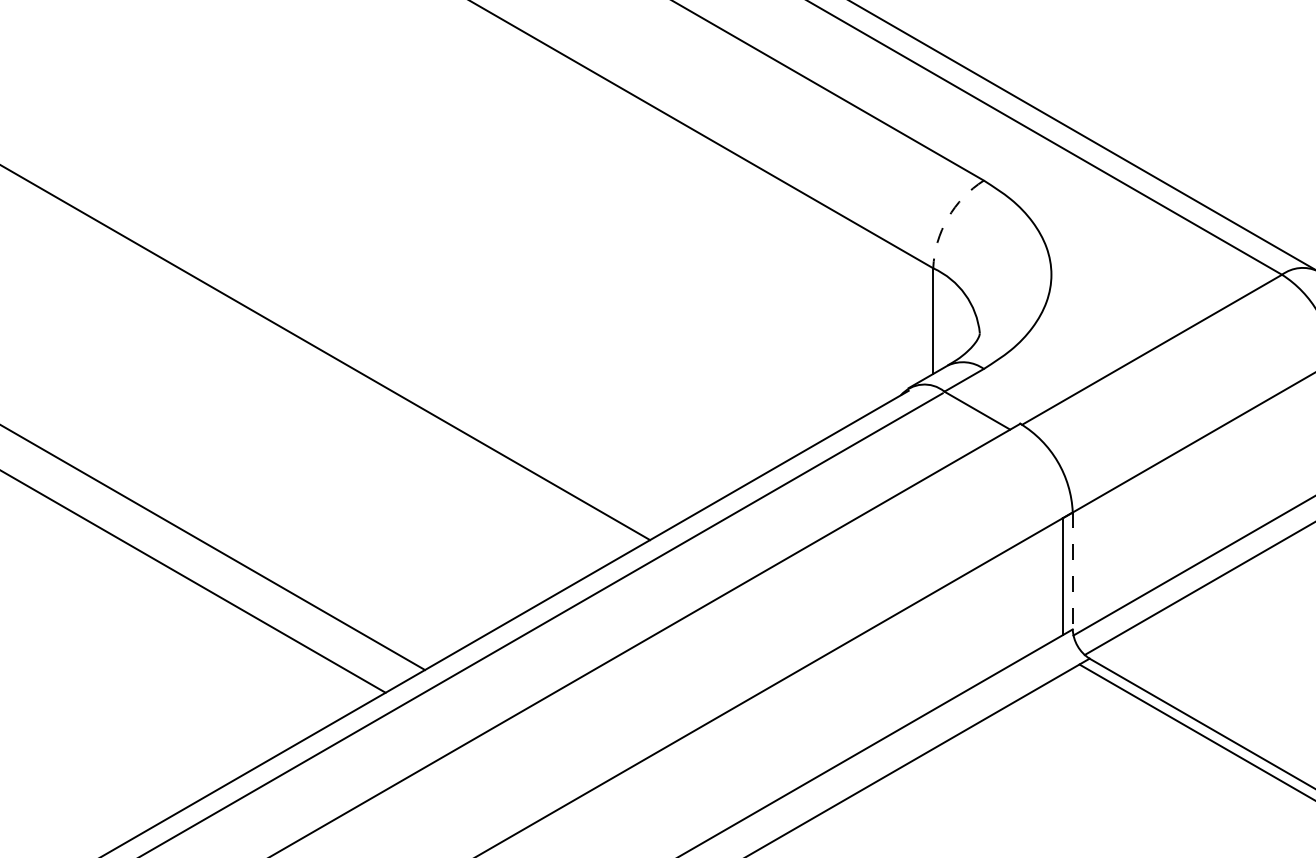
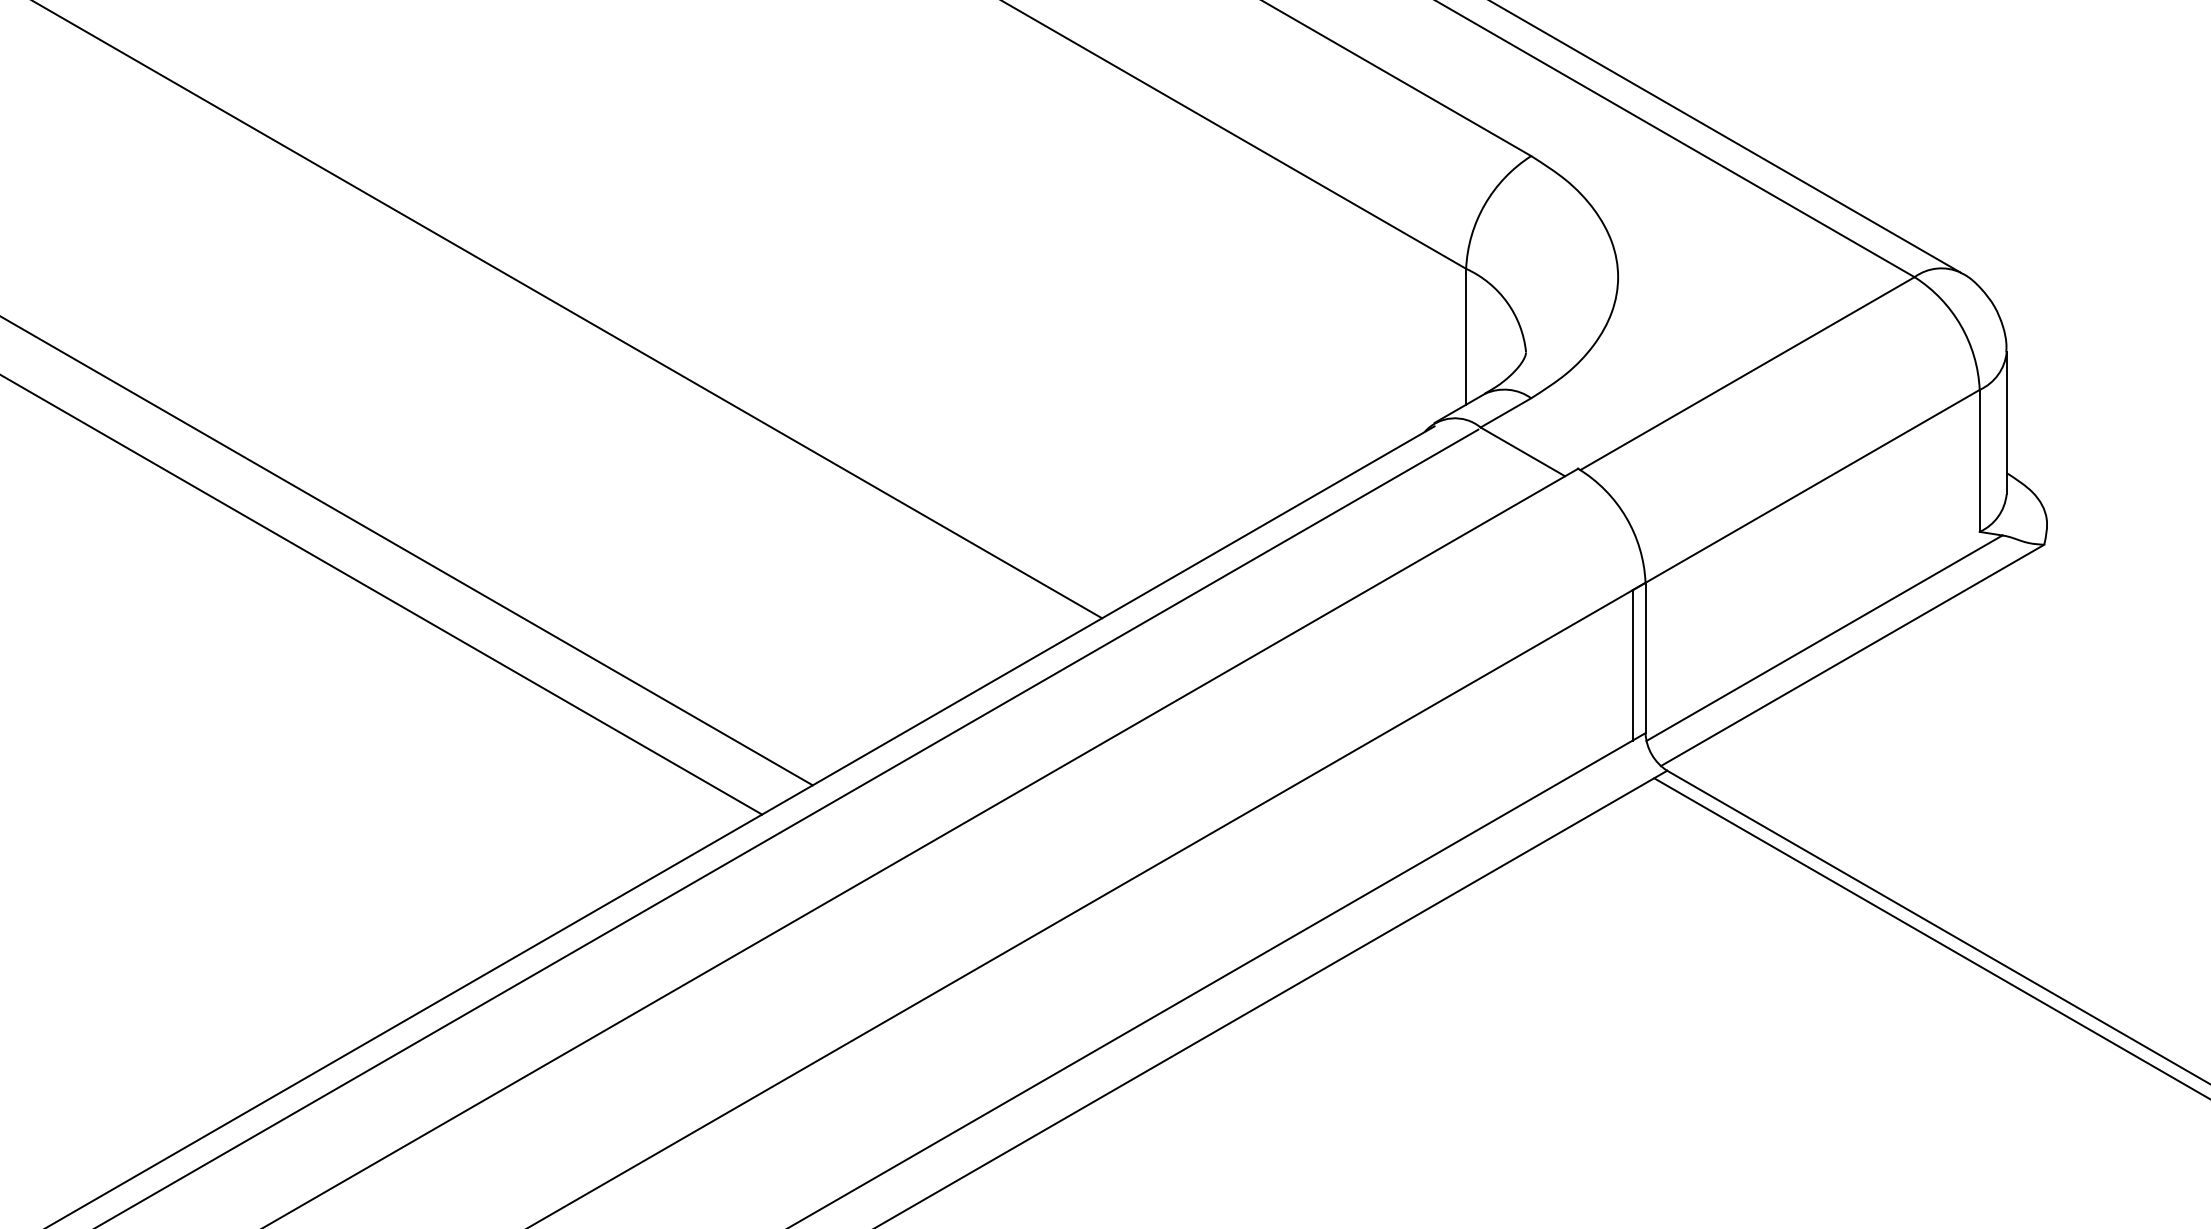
arc: (947, 218) -> (1484, 204), dashed -> solid
line: (1072, 571) -> (1645, 658), dashed -> solid

